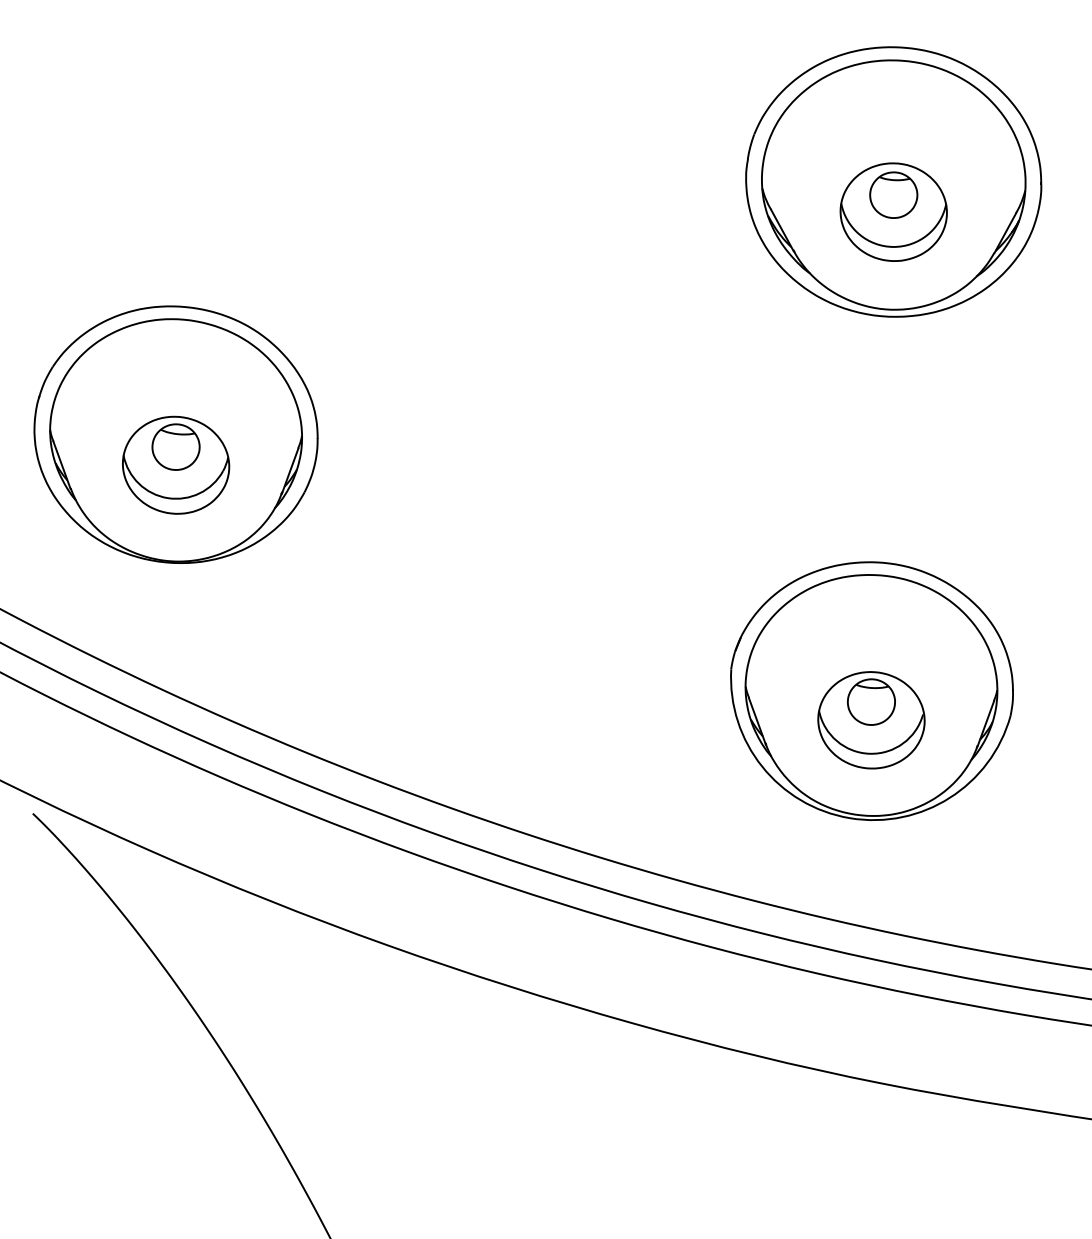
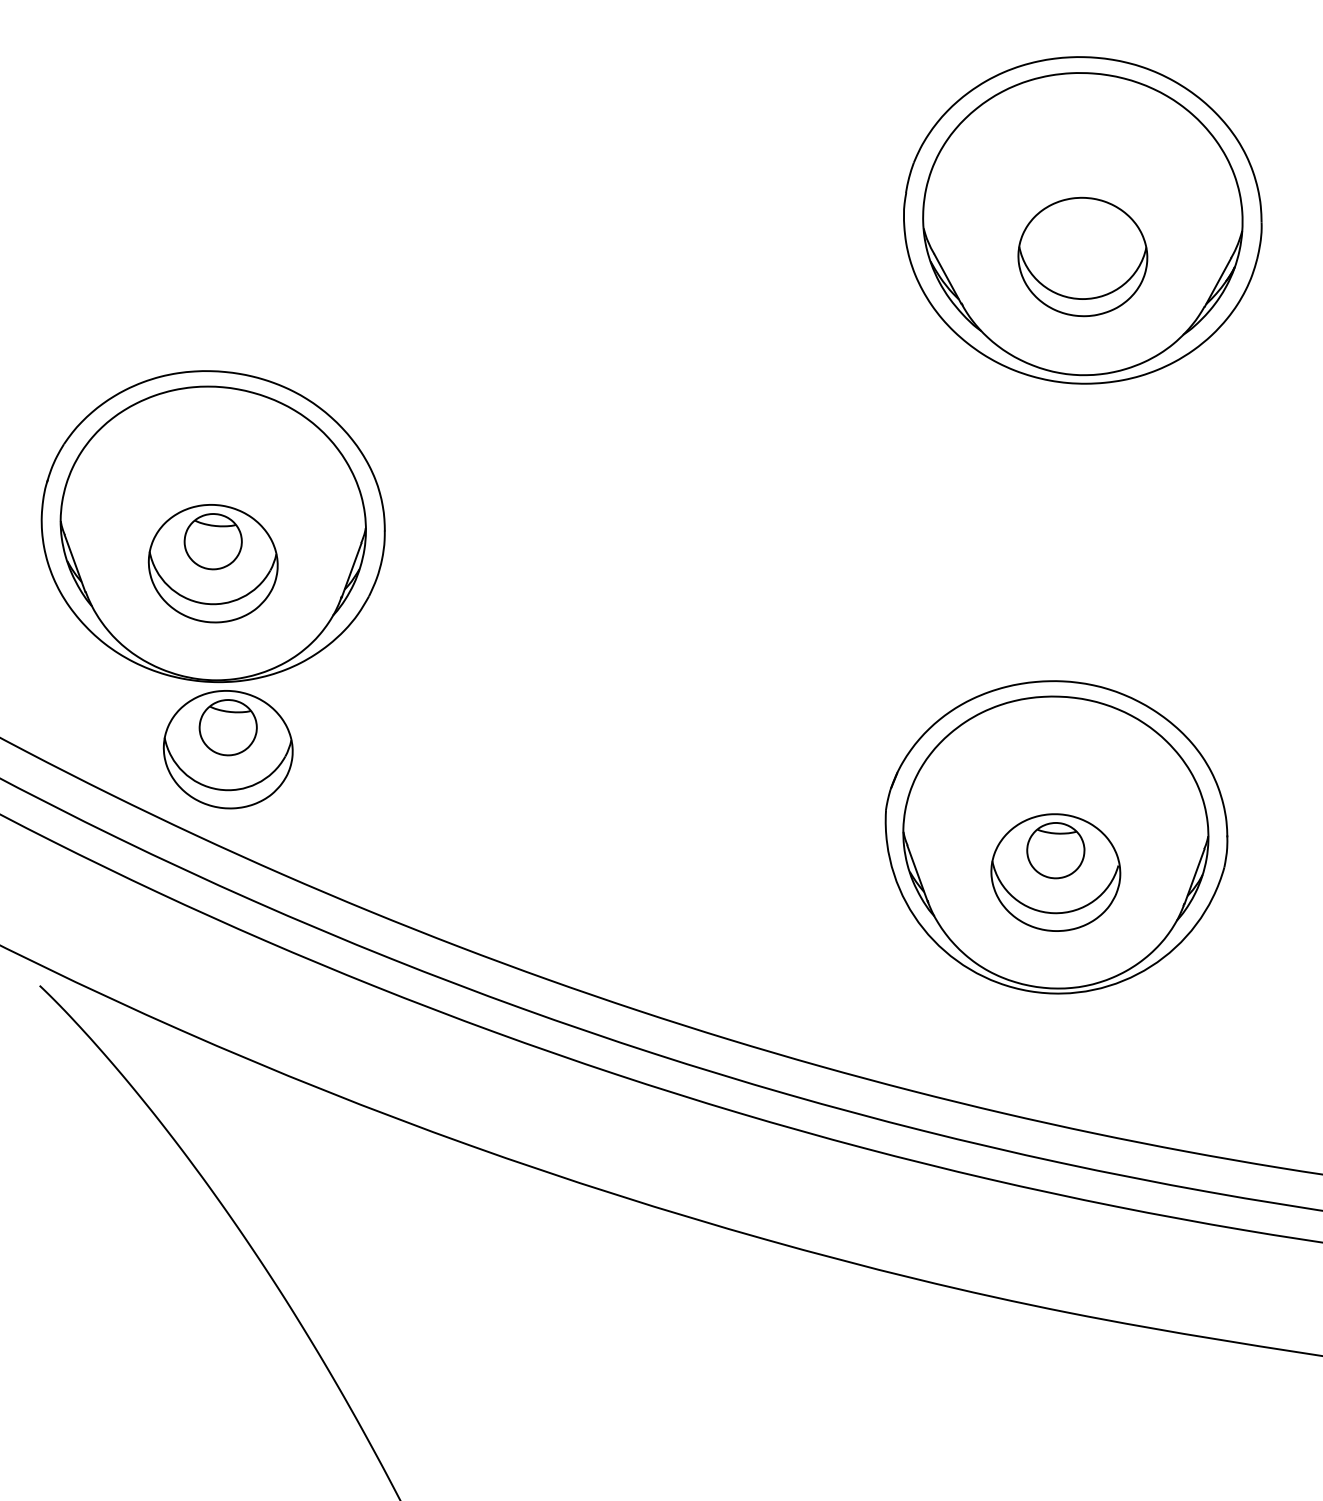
part: (893, 194) -> (1082, 235), removed
part: (187, 618) -> (227, 749), added

